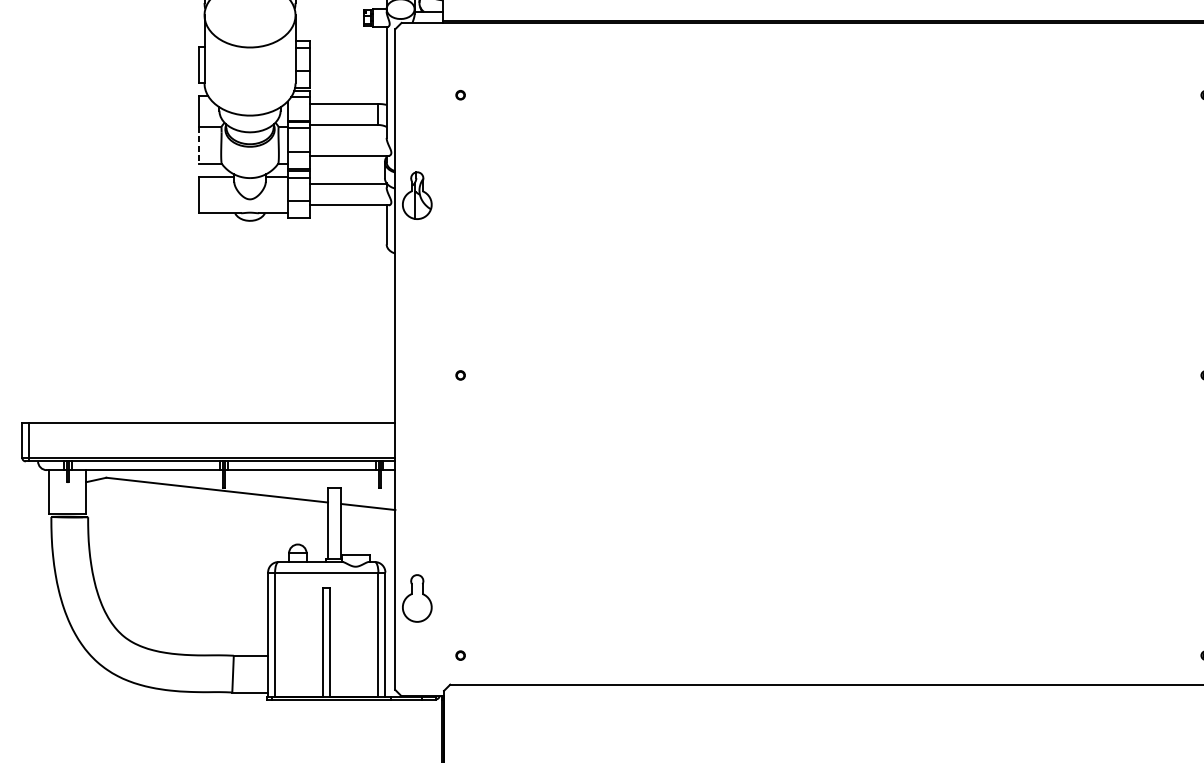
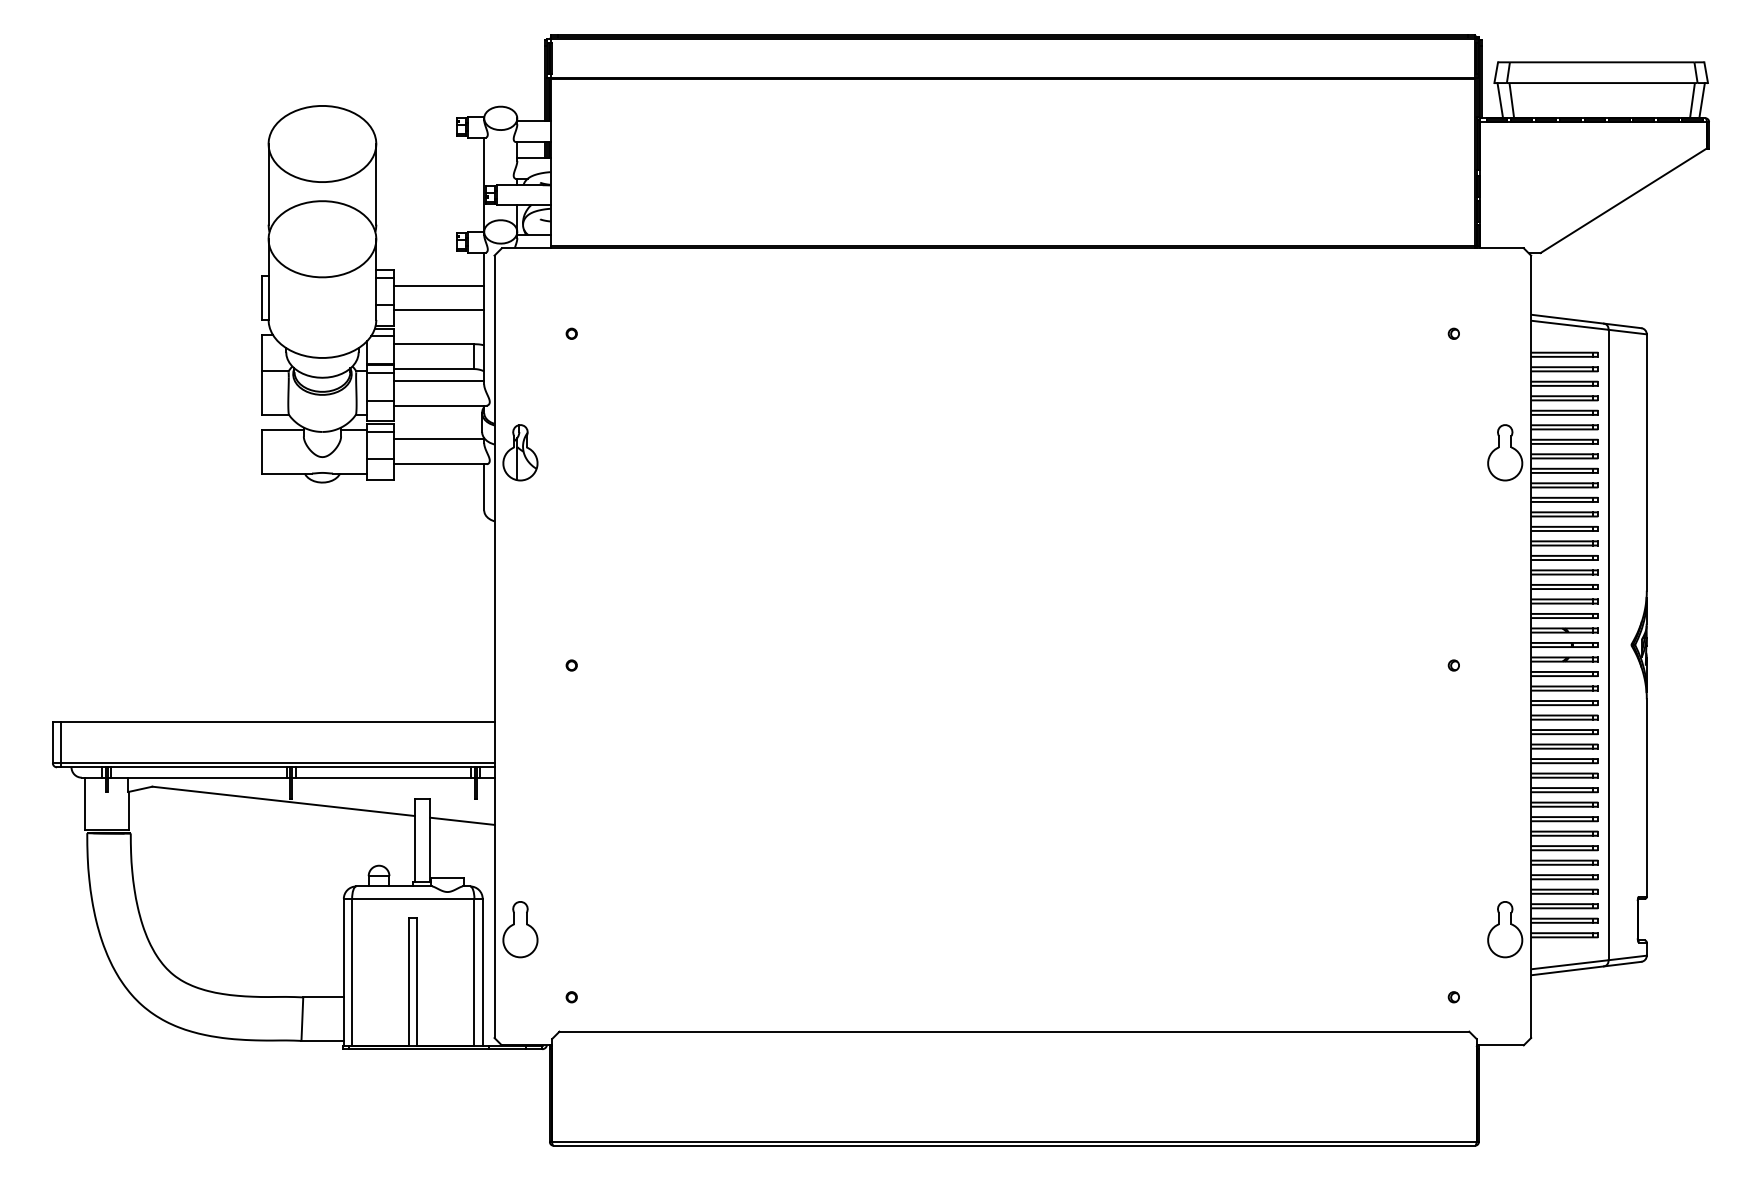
line: (348, 54) -> (439, 285), added
line: (348, 75) -> (439, 310), added
line: (348, 134) -> (439, 380), added
line: (199, 145) -> (262, 393), dashed -> solid

